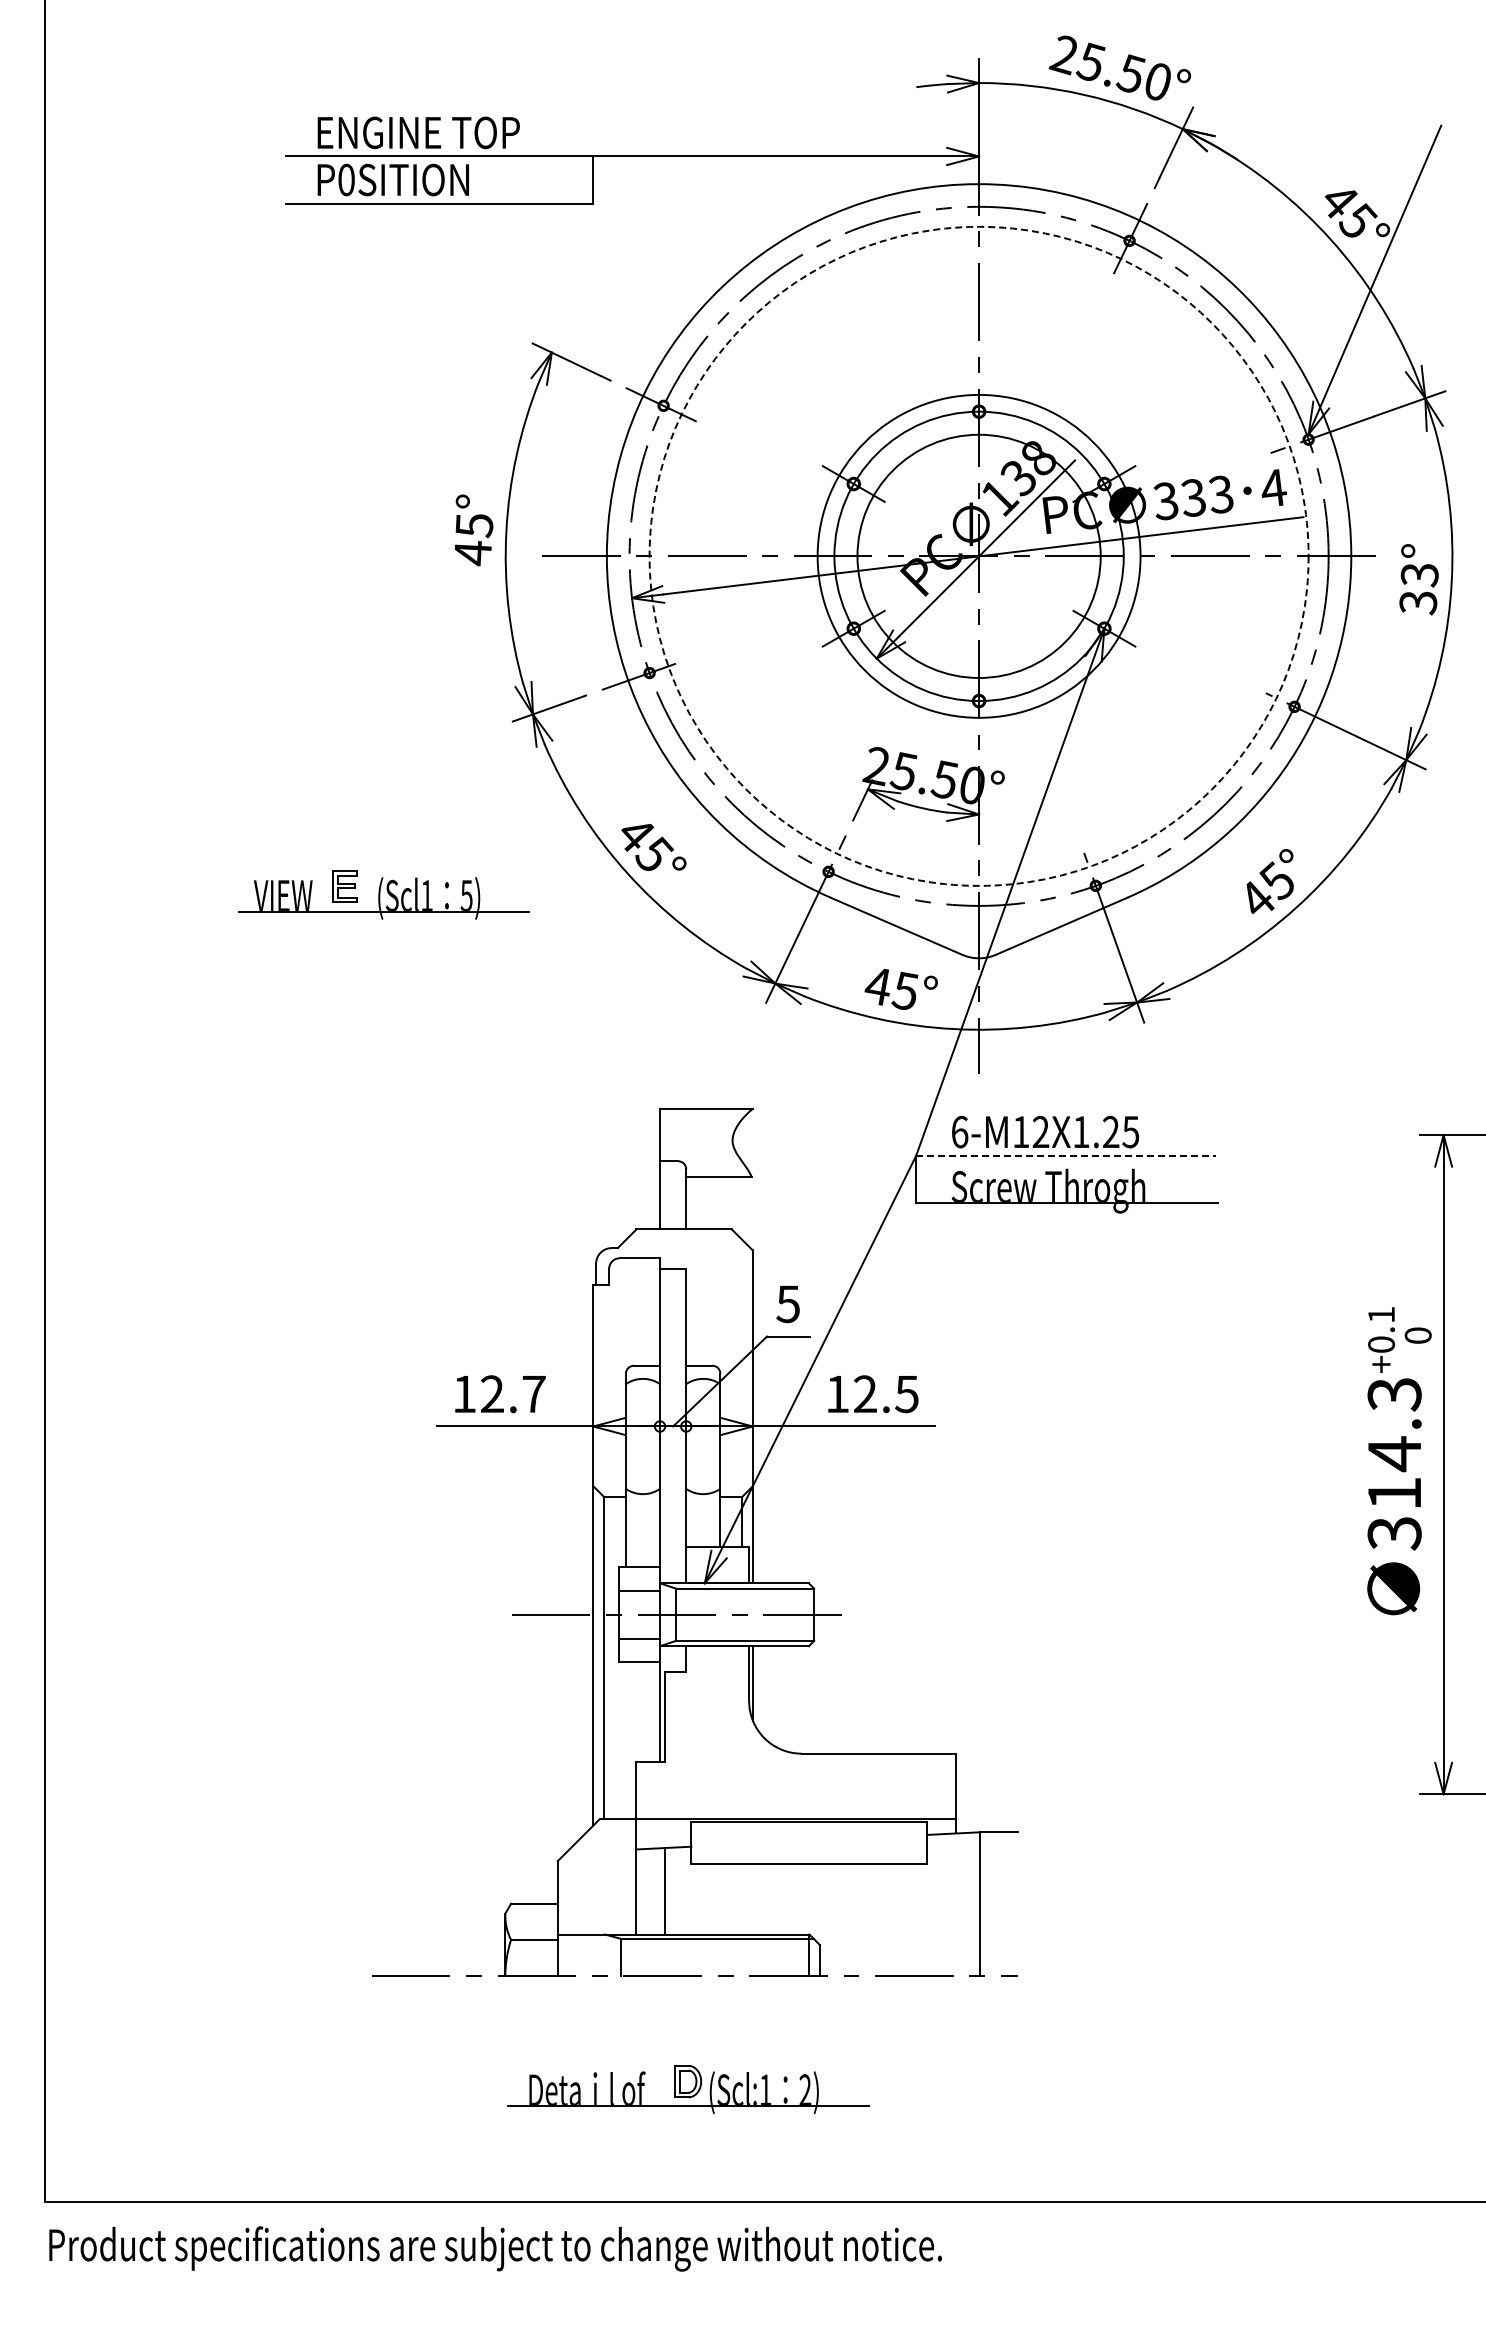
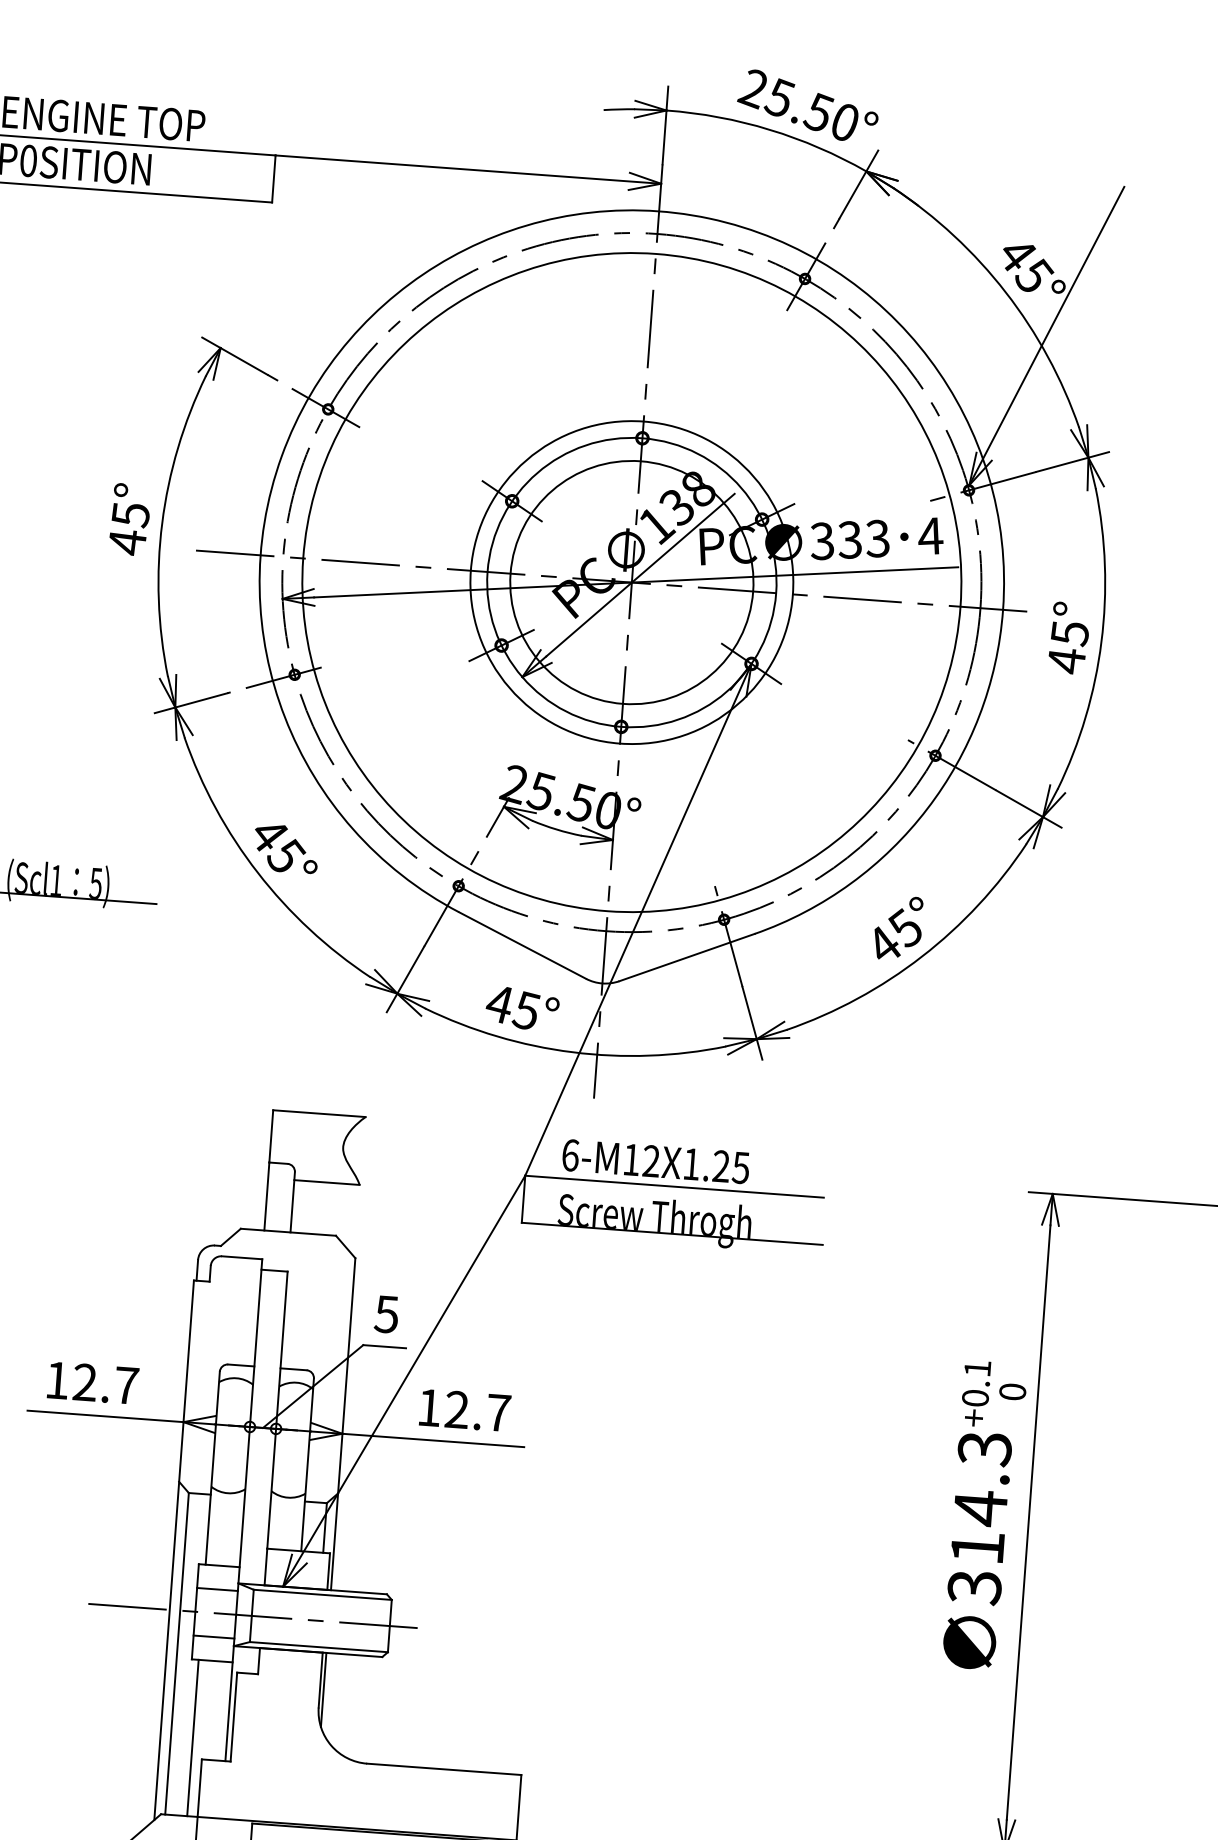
circle: (978, 555) -> (631, 581), dashed -> solid
text: (1418, 589) -> (1067, 647), 33° -> 45°
line: (1065, 1155) -> (674, 1186), dashed -> solid
text: (906, 1394) -> (498, 1413), 12.5 -> 12.7
line: (625, 1740) -> (192, 1737), added

